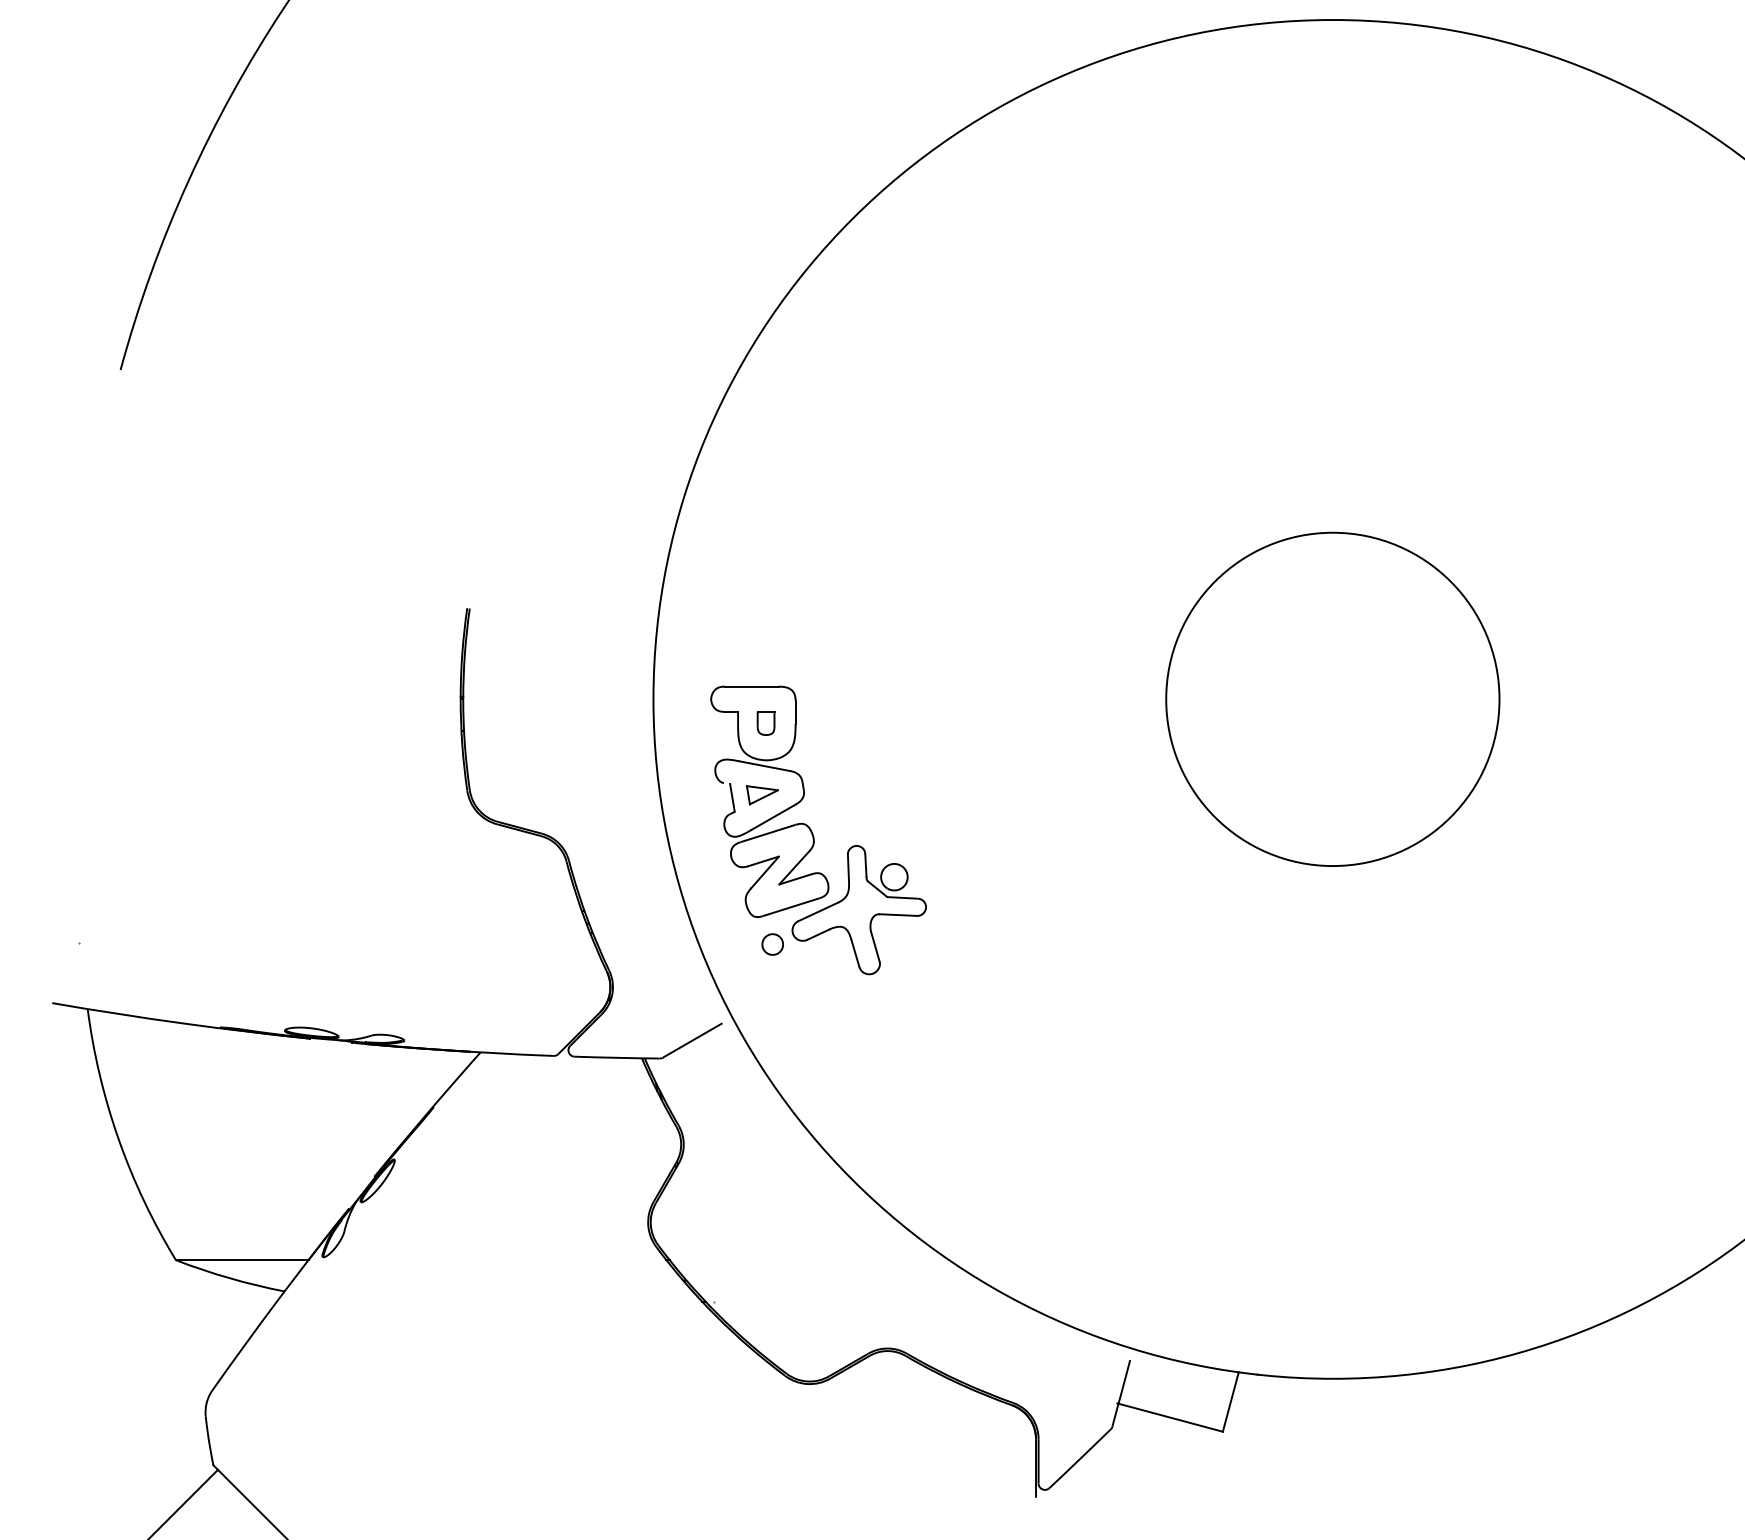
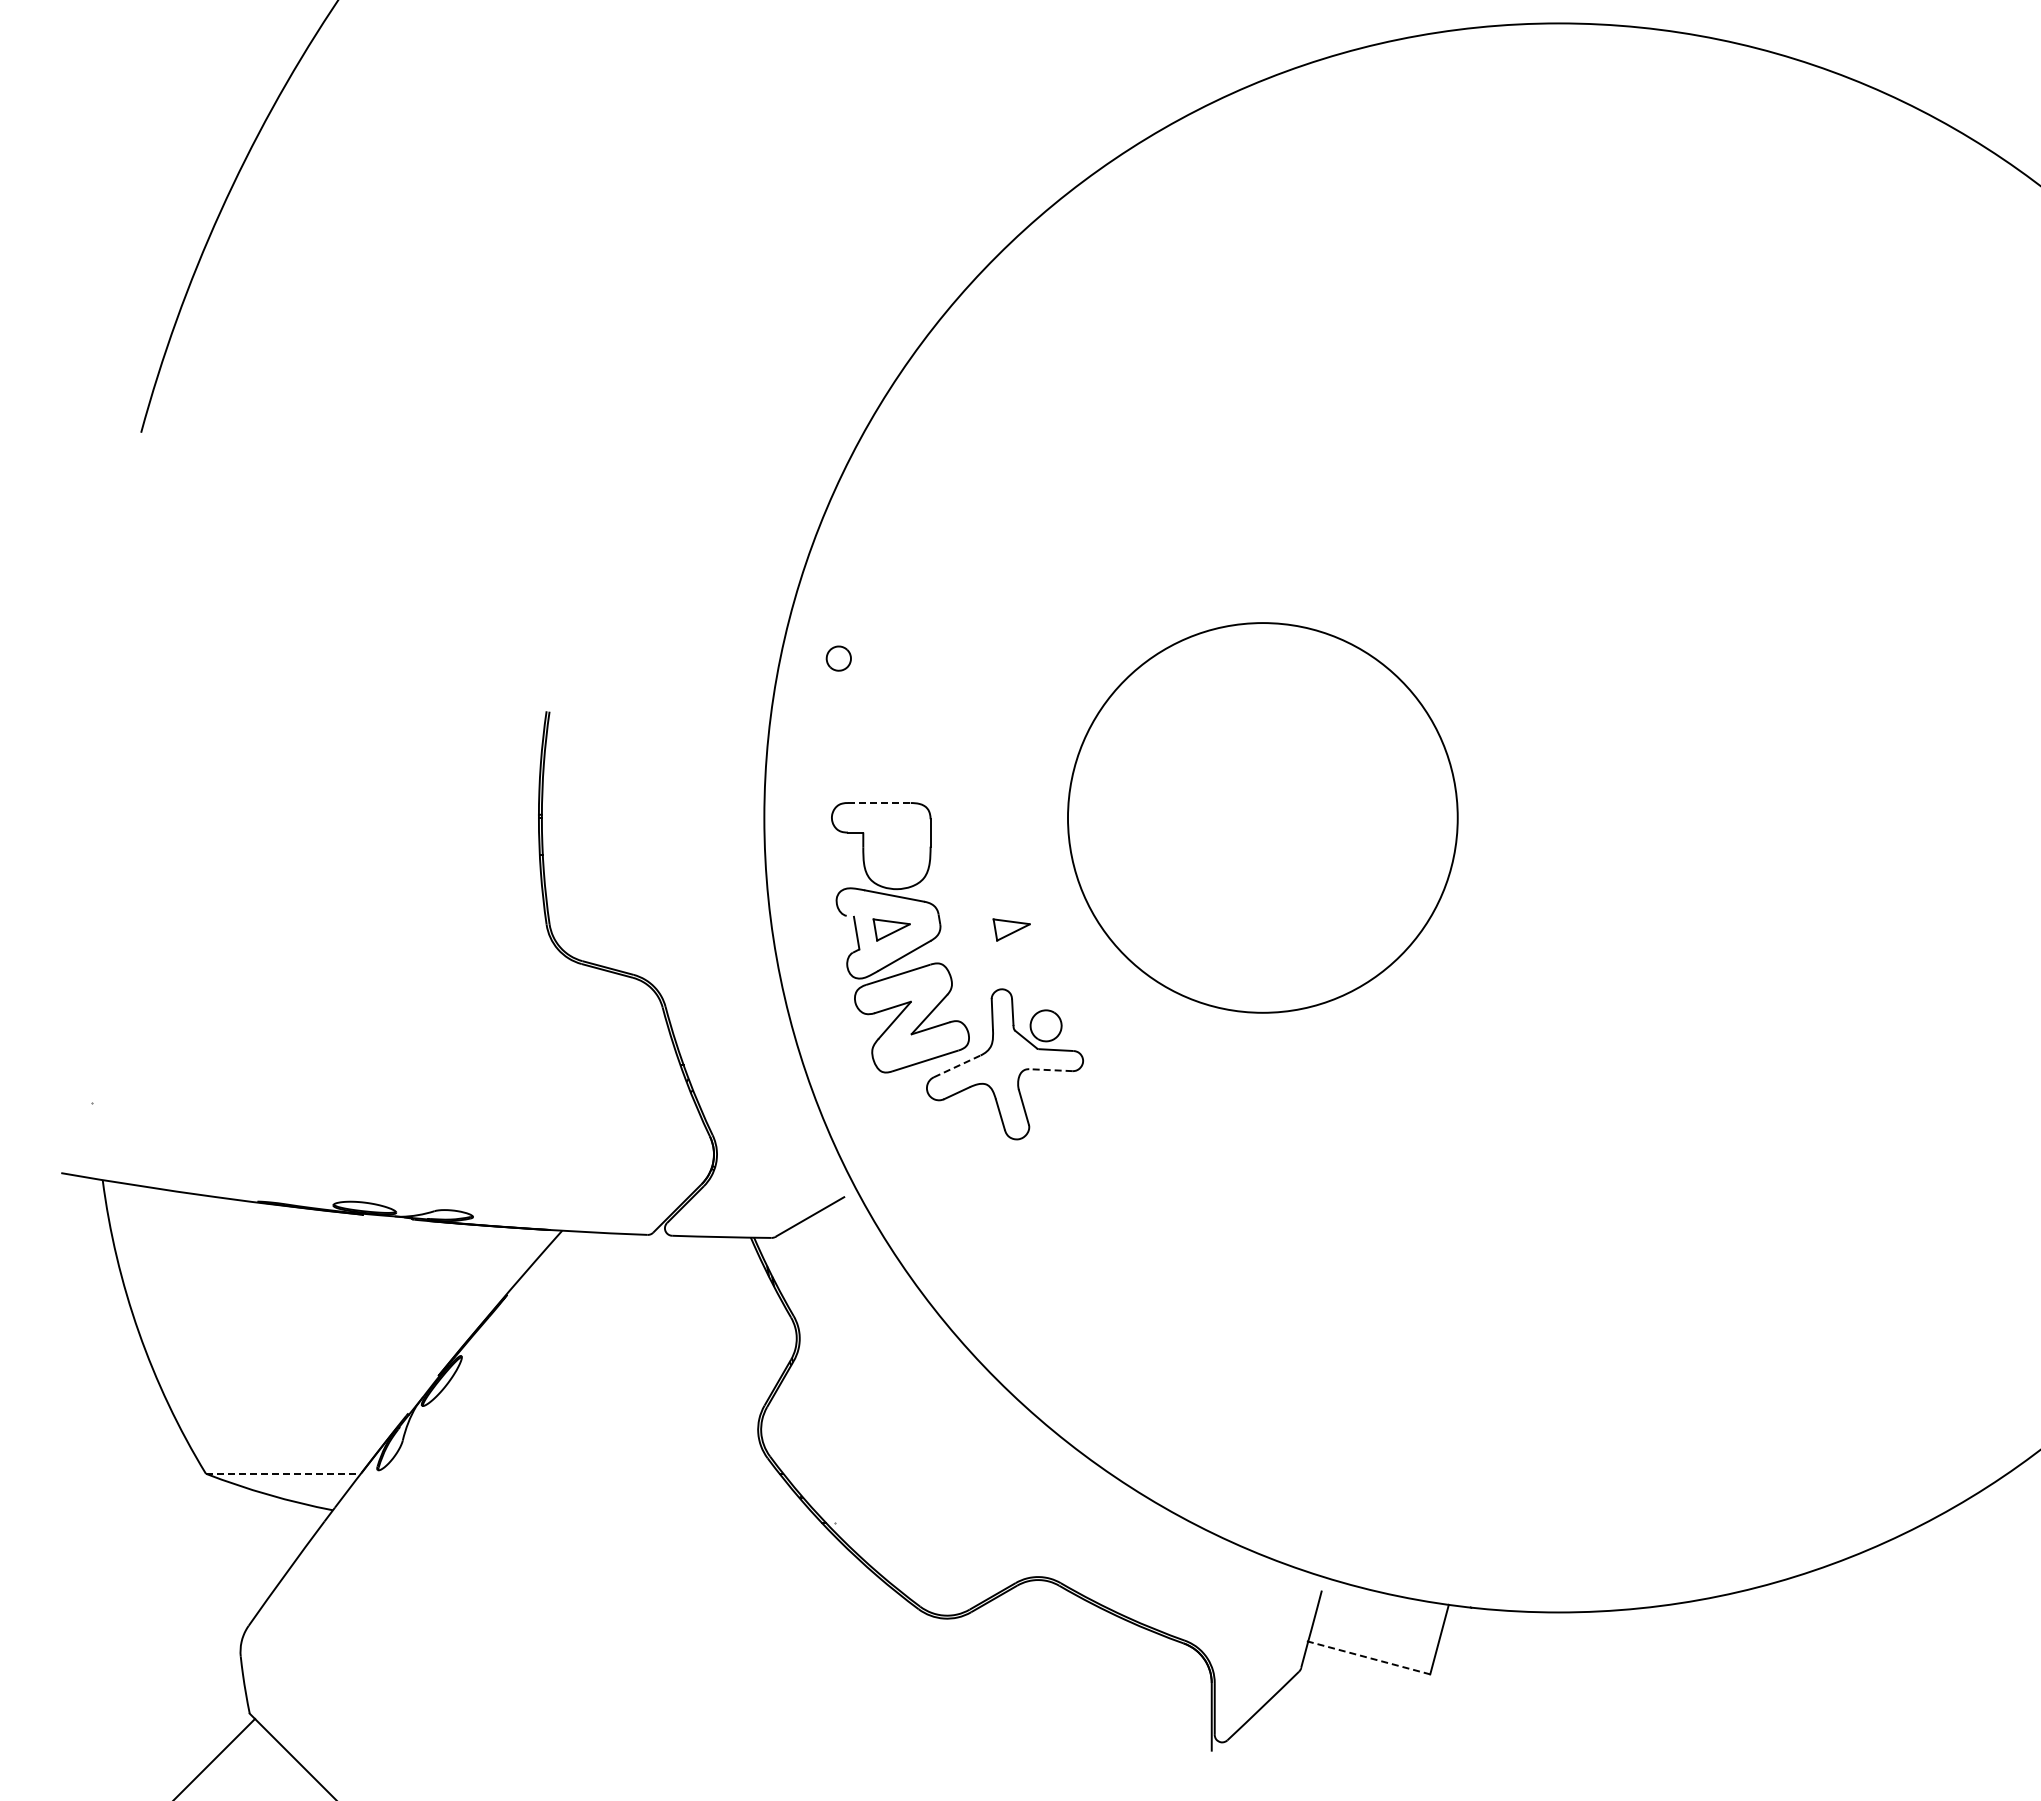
line: (751, 687) -> (879, 803), solid -> dashed
circle: (1332, 699) -> (1262, 817), moved
part: (765, 723) -> (895, 846), removed
part: (864, 794) -> (1011, 929), added
line: (818, 911) -> (957, 1066), solid -> dashed
line: (898, 915) -> (1050, 1070), solid -> dashed
part: (772, 944) -> (838, 658), moved
line: (242, 1259) -> (283, 1473), solid -> dashed
line: (1170, 1417) -> (1368, 1657), solid -> dashed

